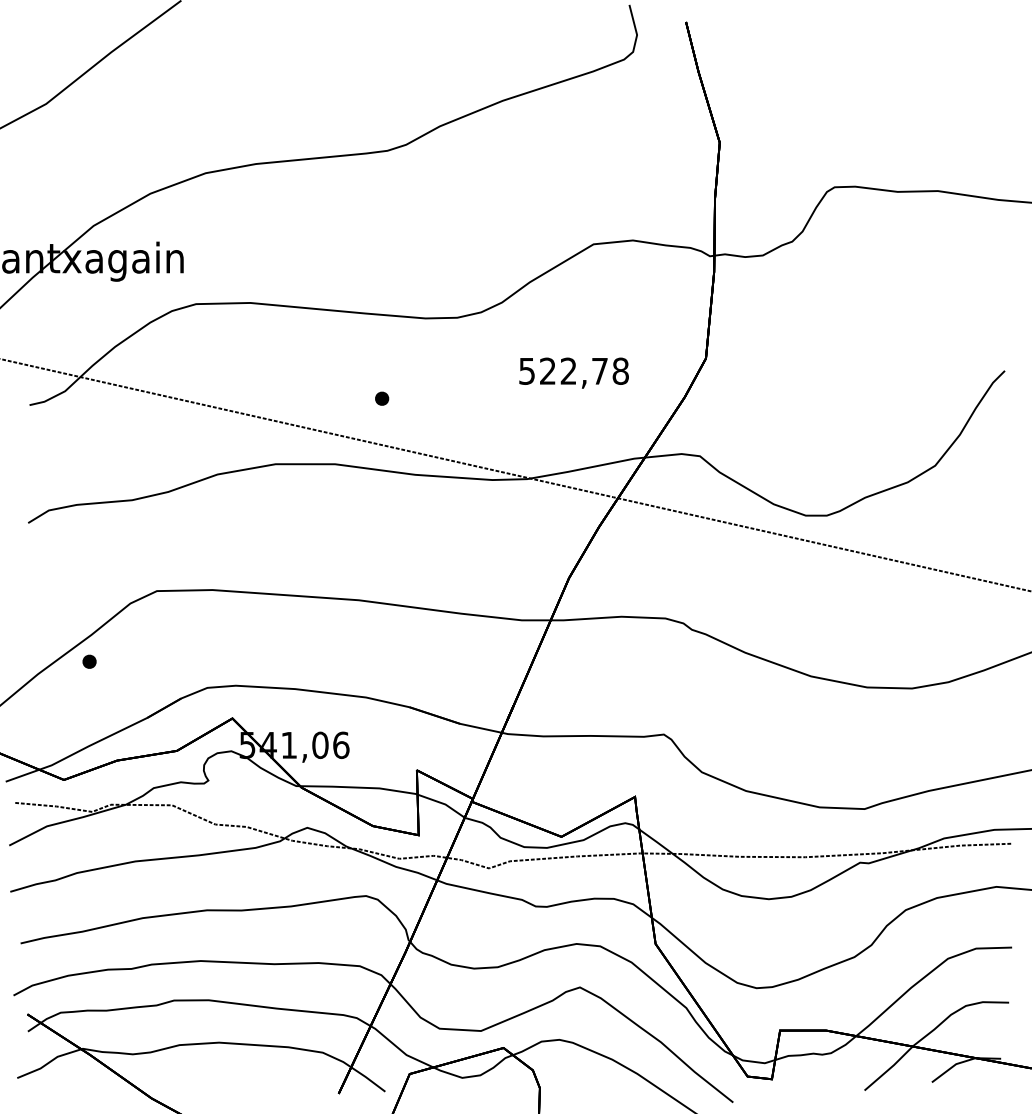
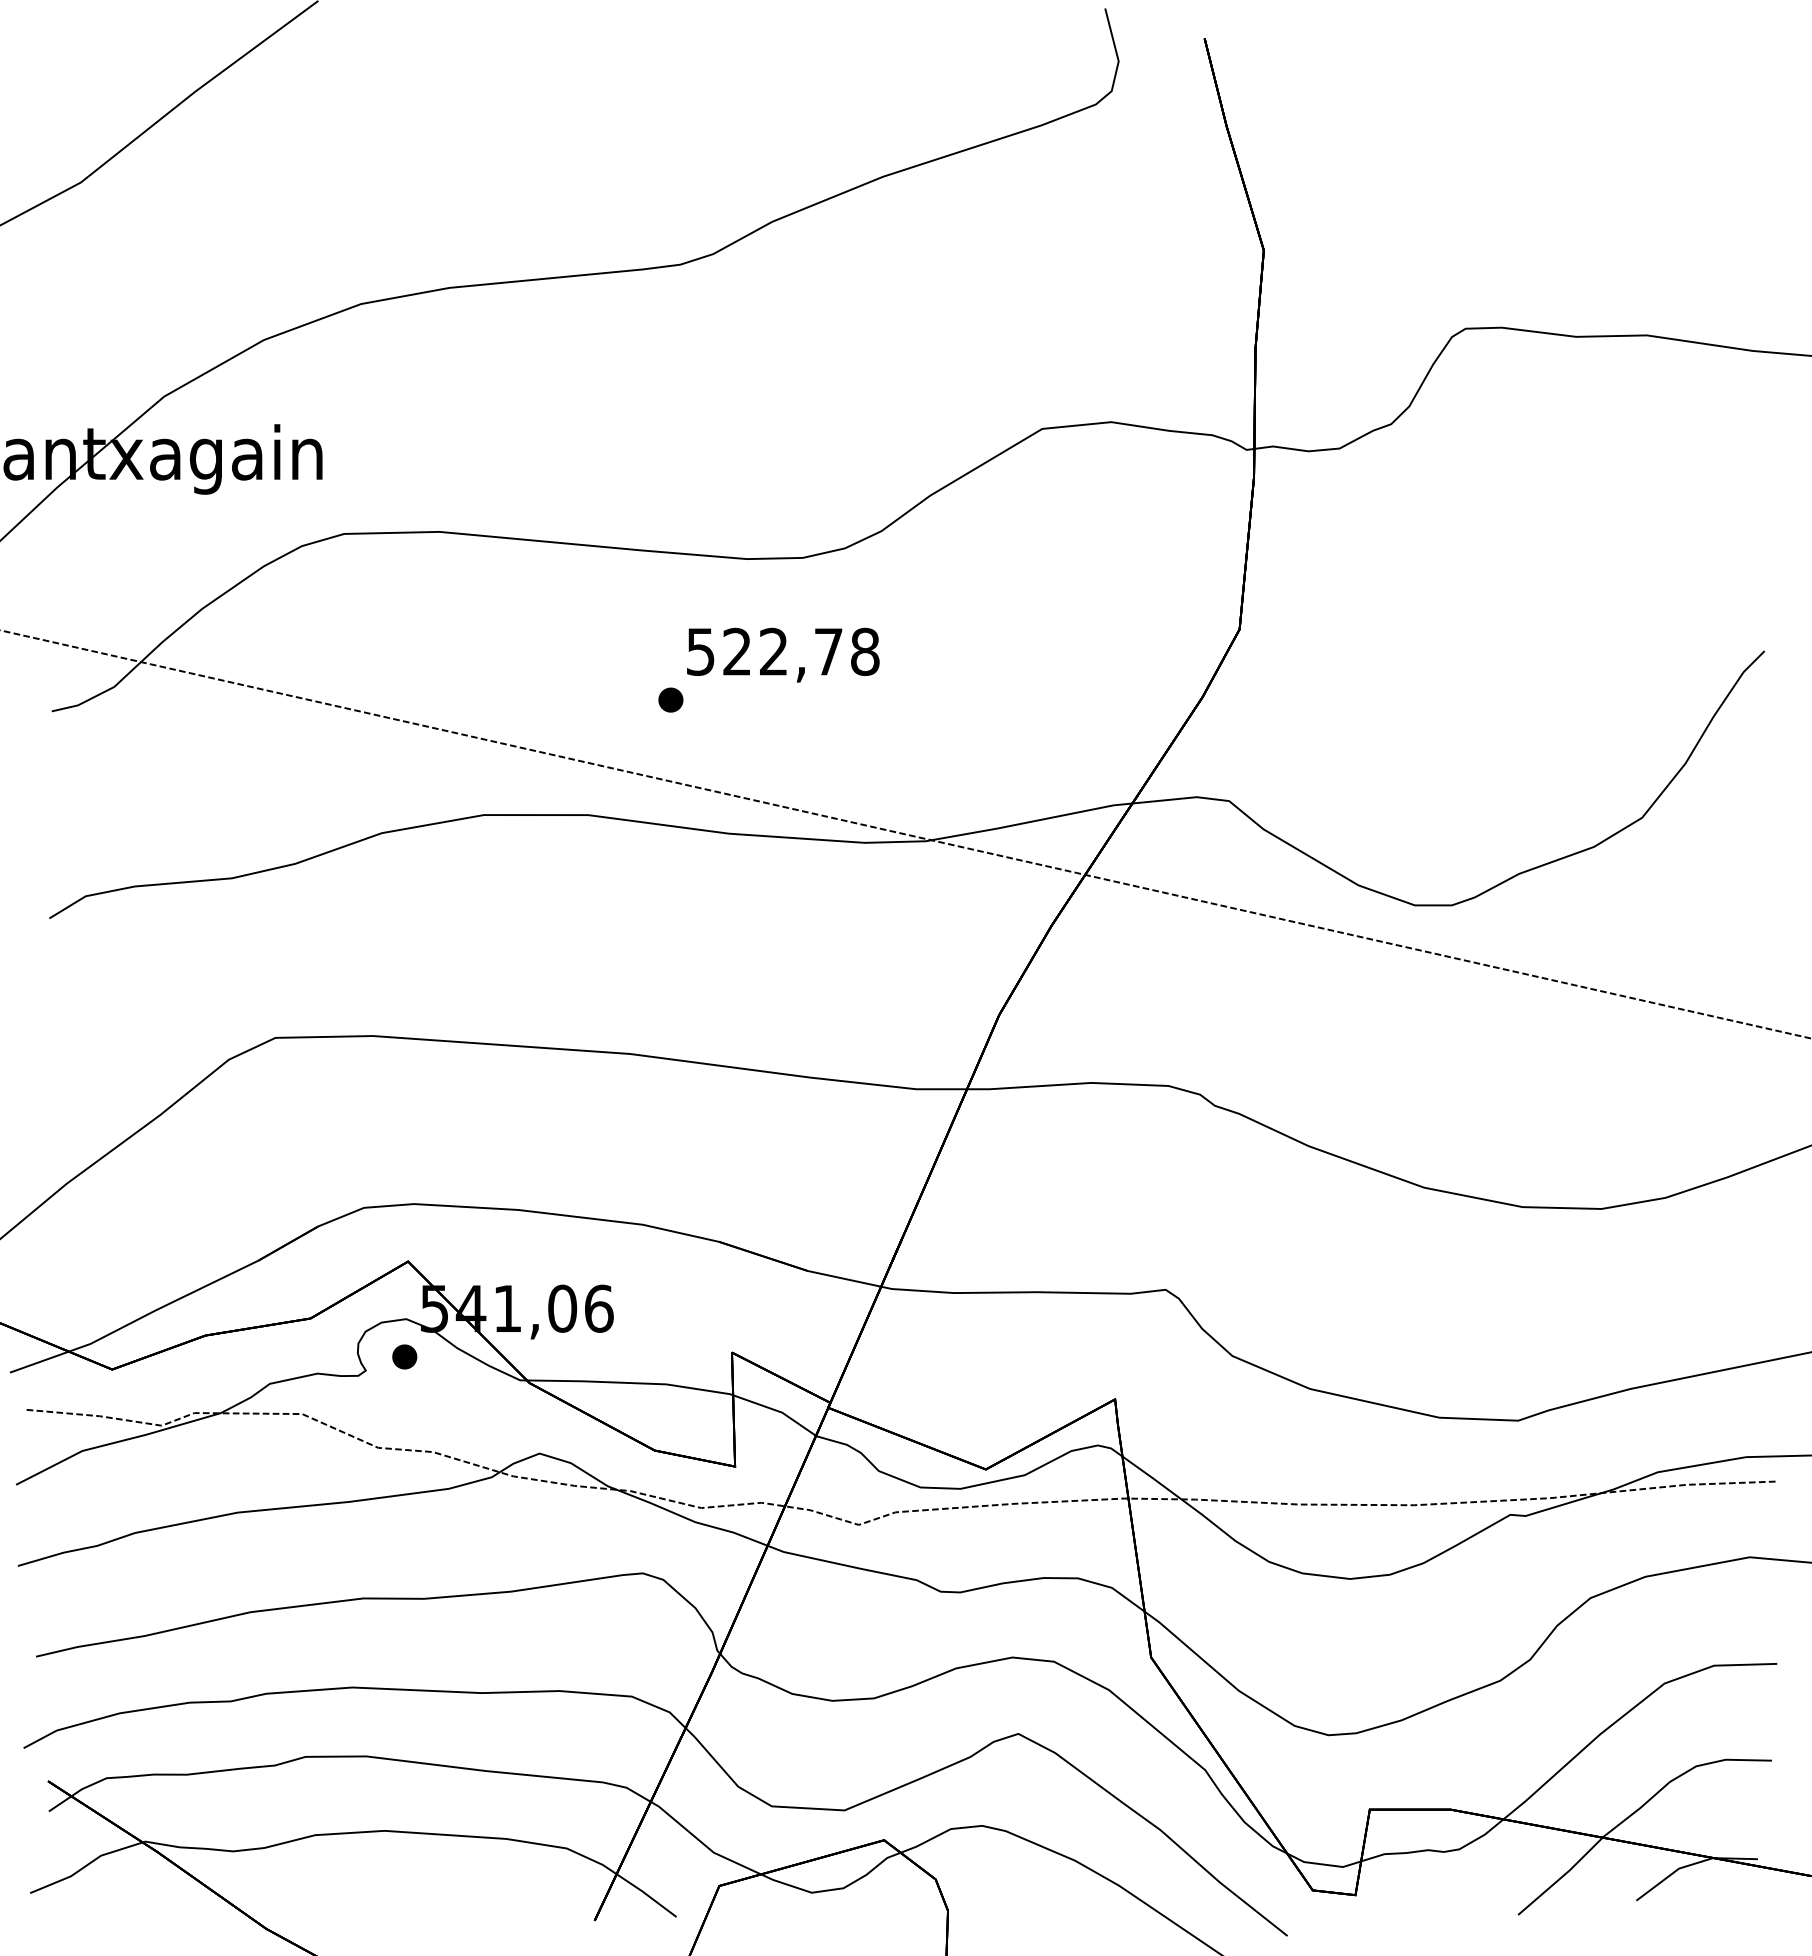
text: (573, 372) -> (782, 653), moved
part: (89, 661) -> (404, 1356), moved

